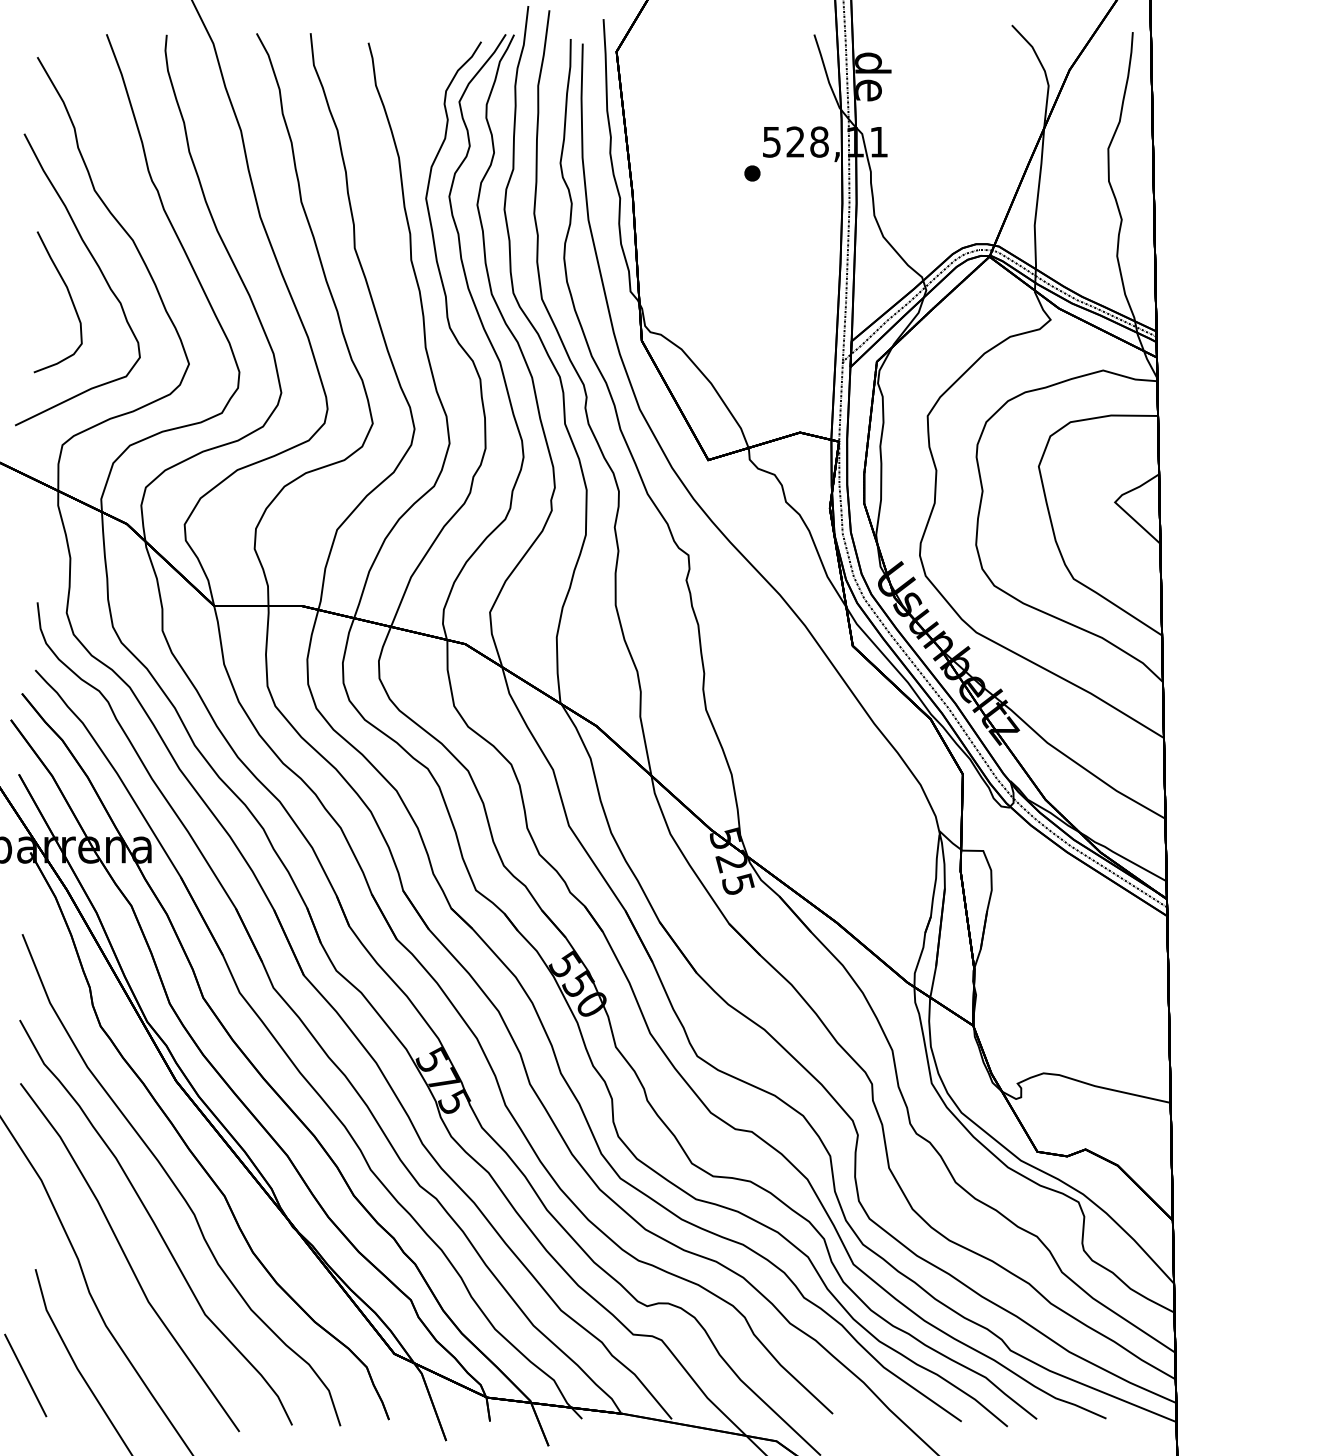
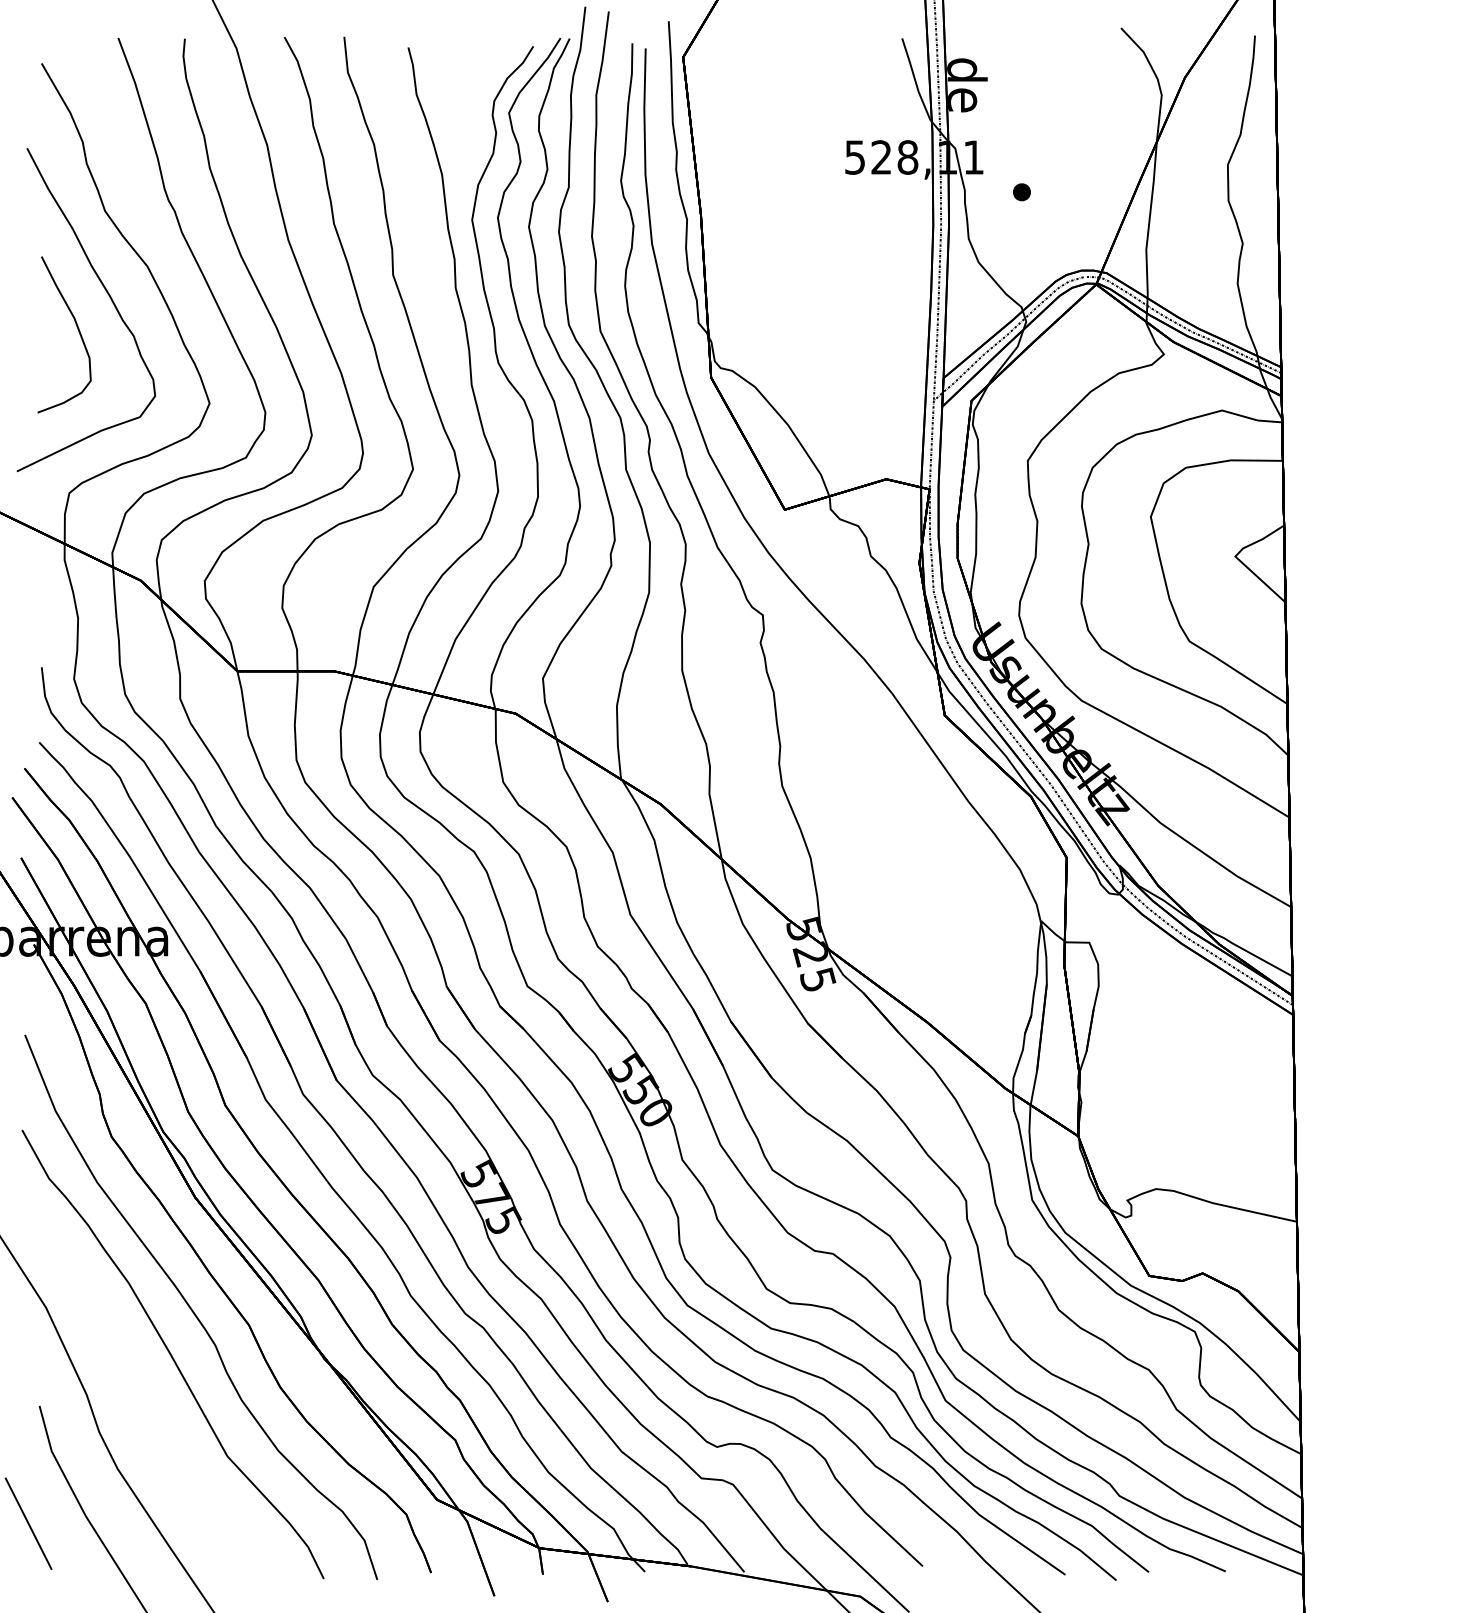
part: (752, 173) -> (1022, 192), moved
part: (130, 1257) -> (144, 1393), removed

